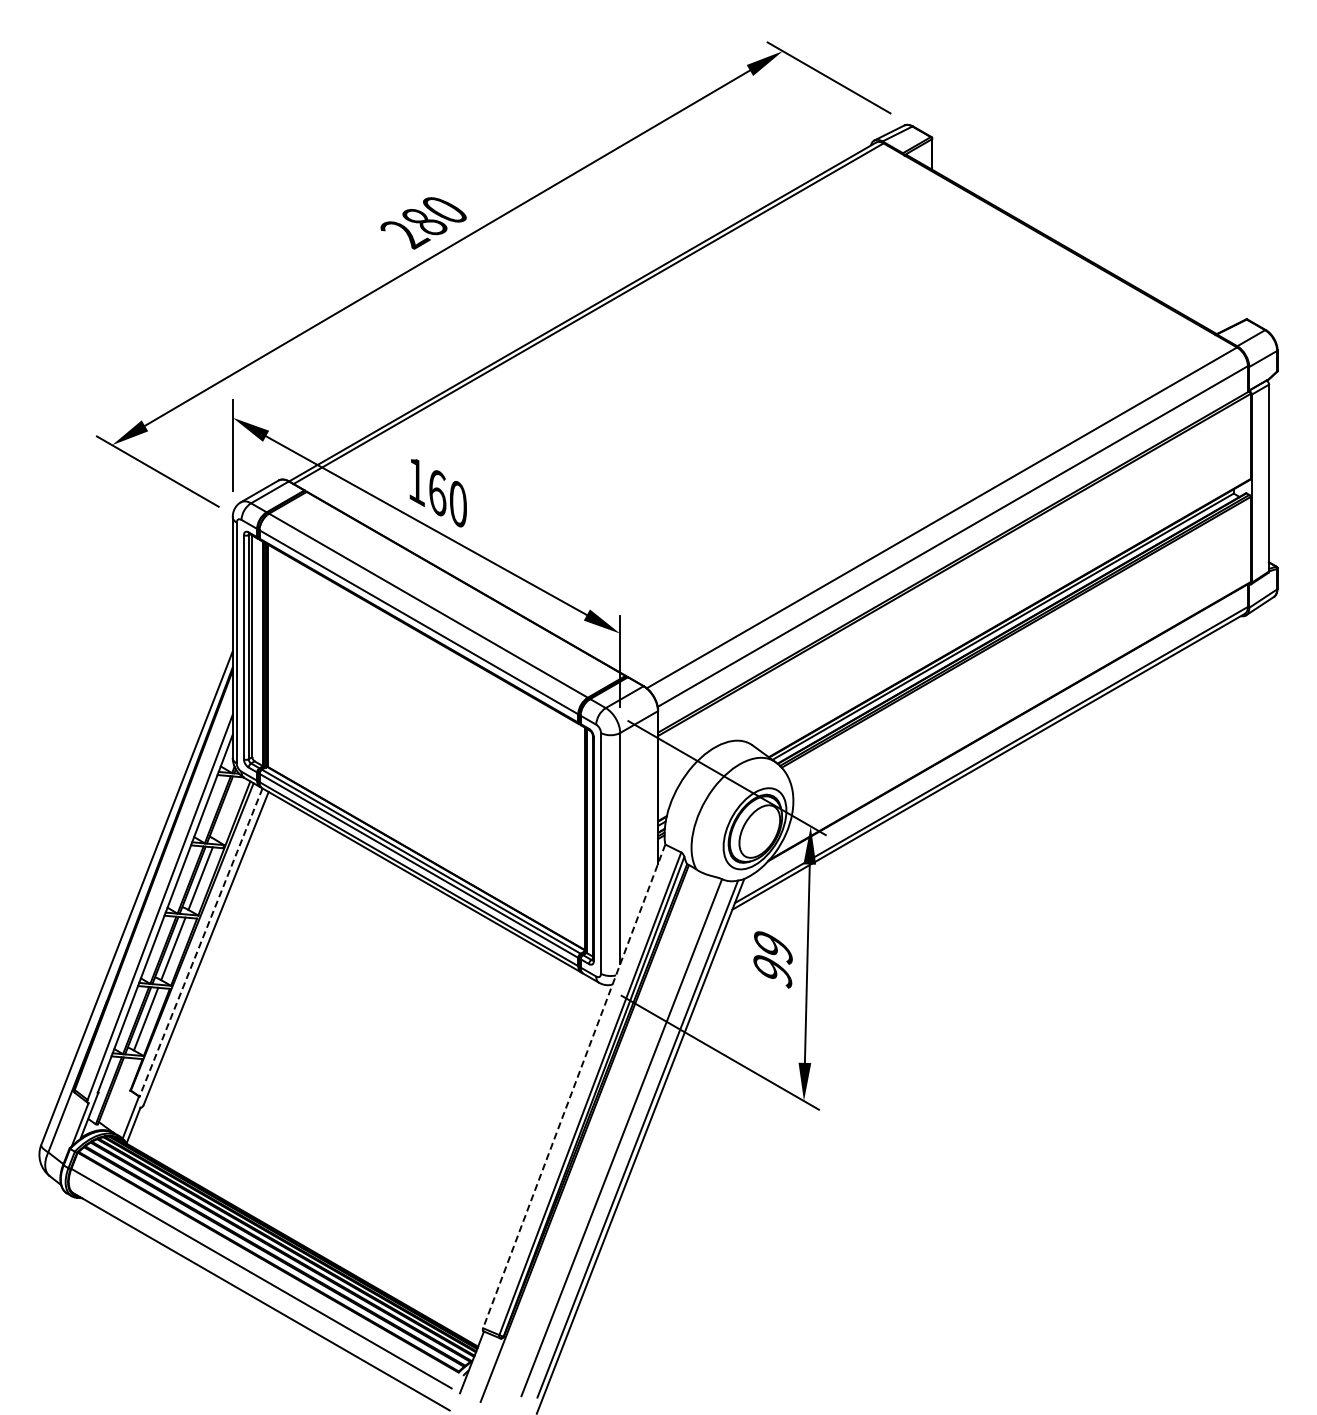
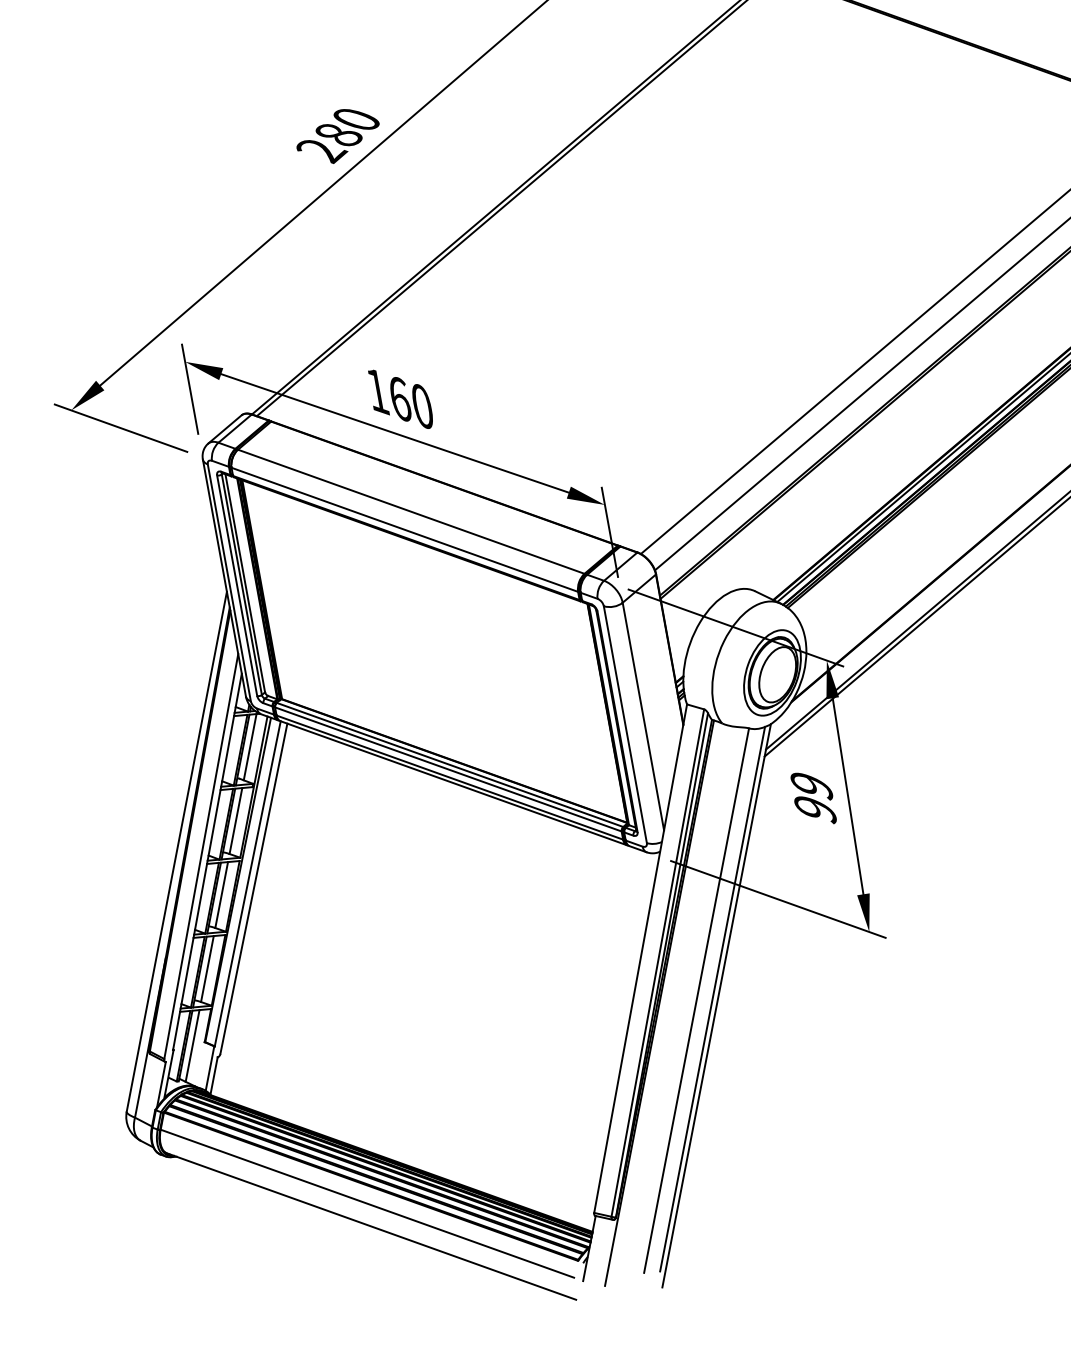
line: (227, 808) -> (249, 747), added
line: (201, 942) -> (248, 883), dashed -> solid
line: (574, 1086) -> (640, 958), dashed -> solid
line: (117, 1092) -> (192, 1046), added

